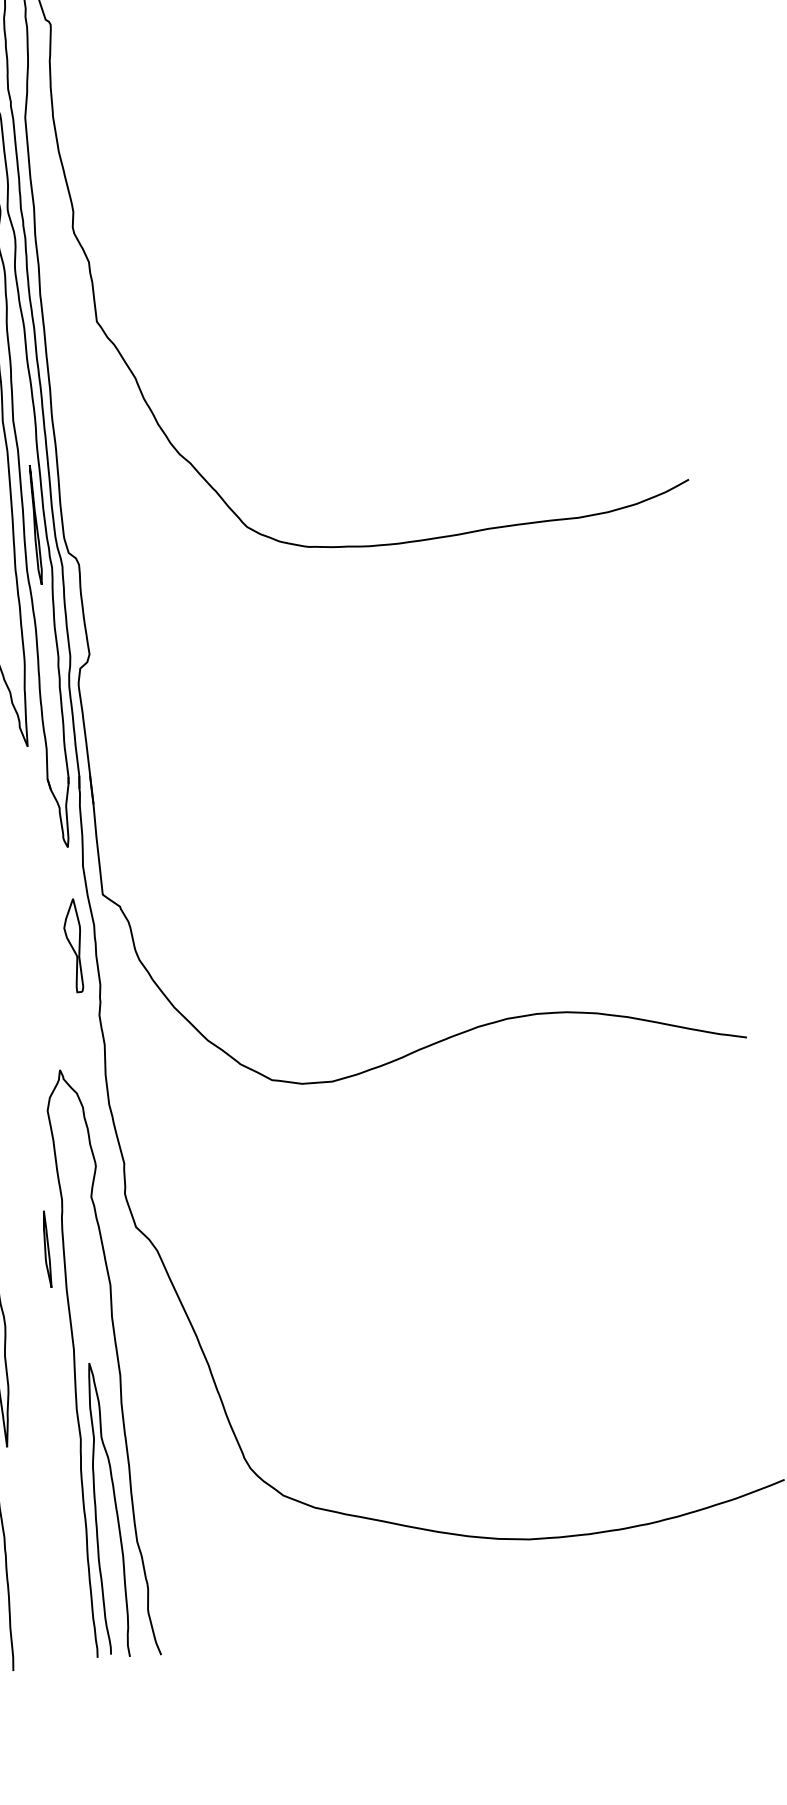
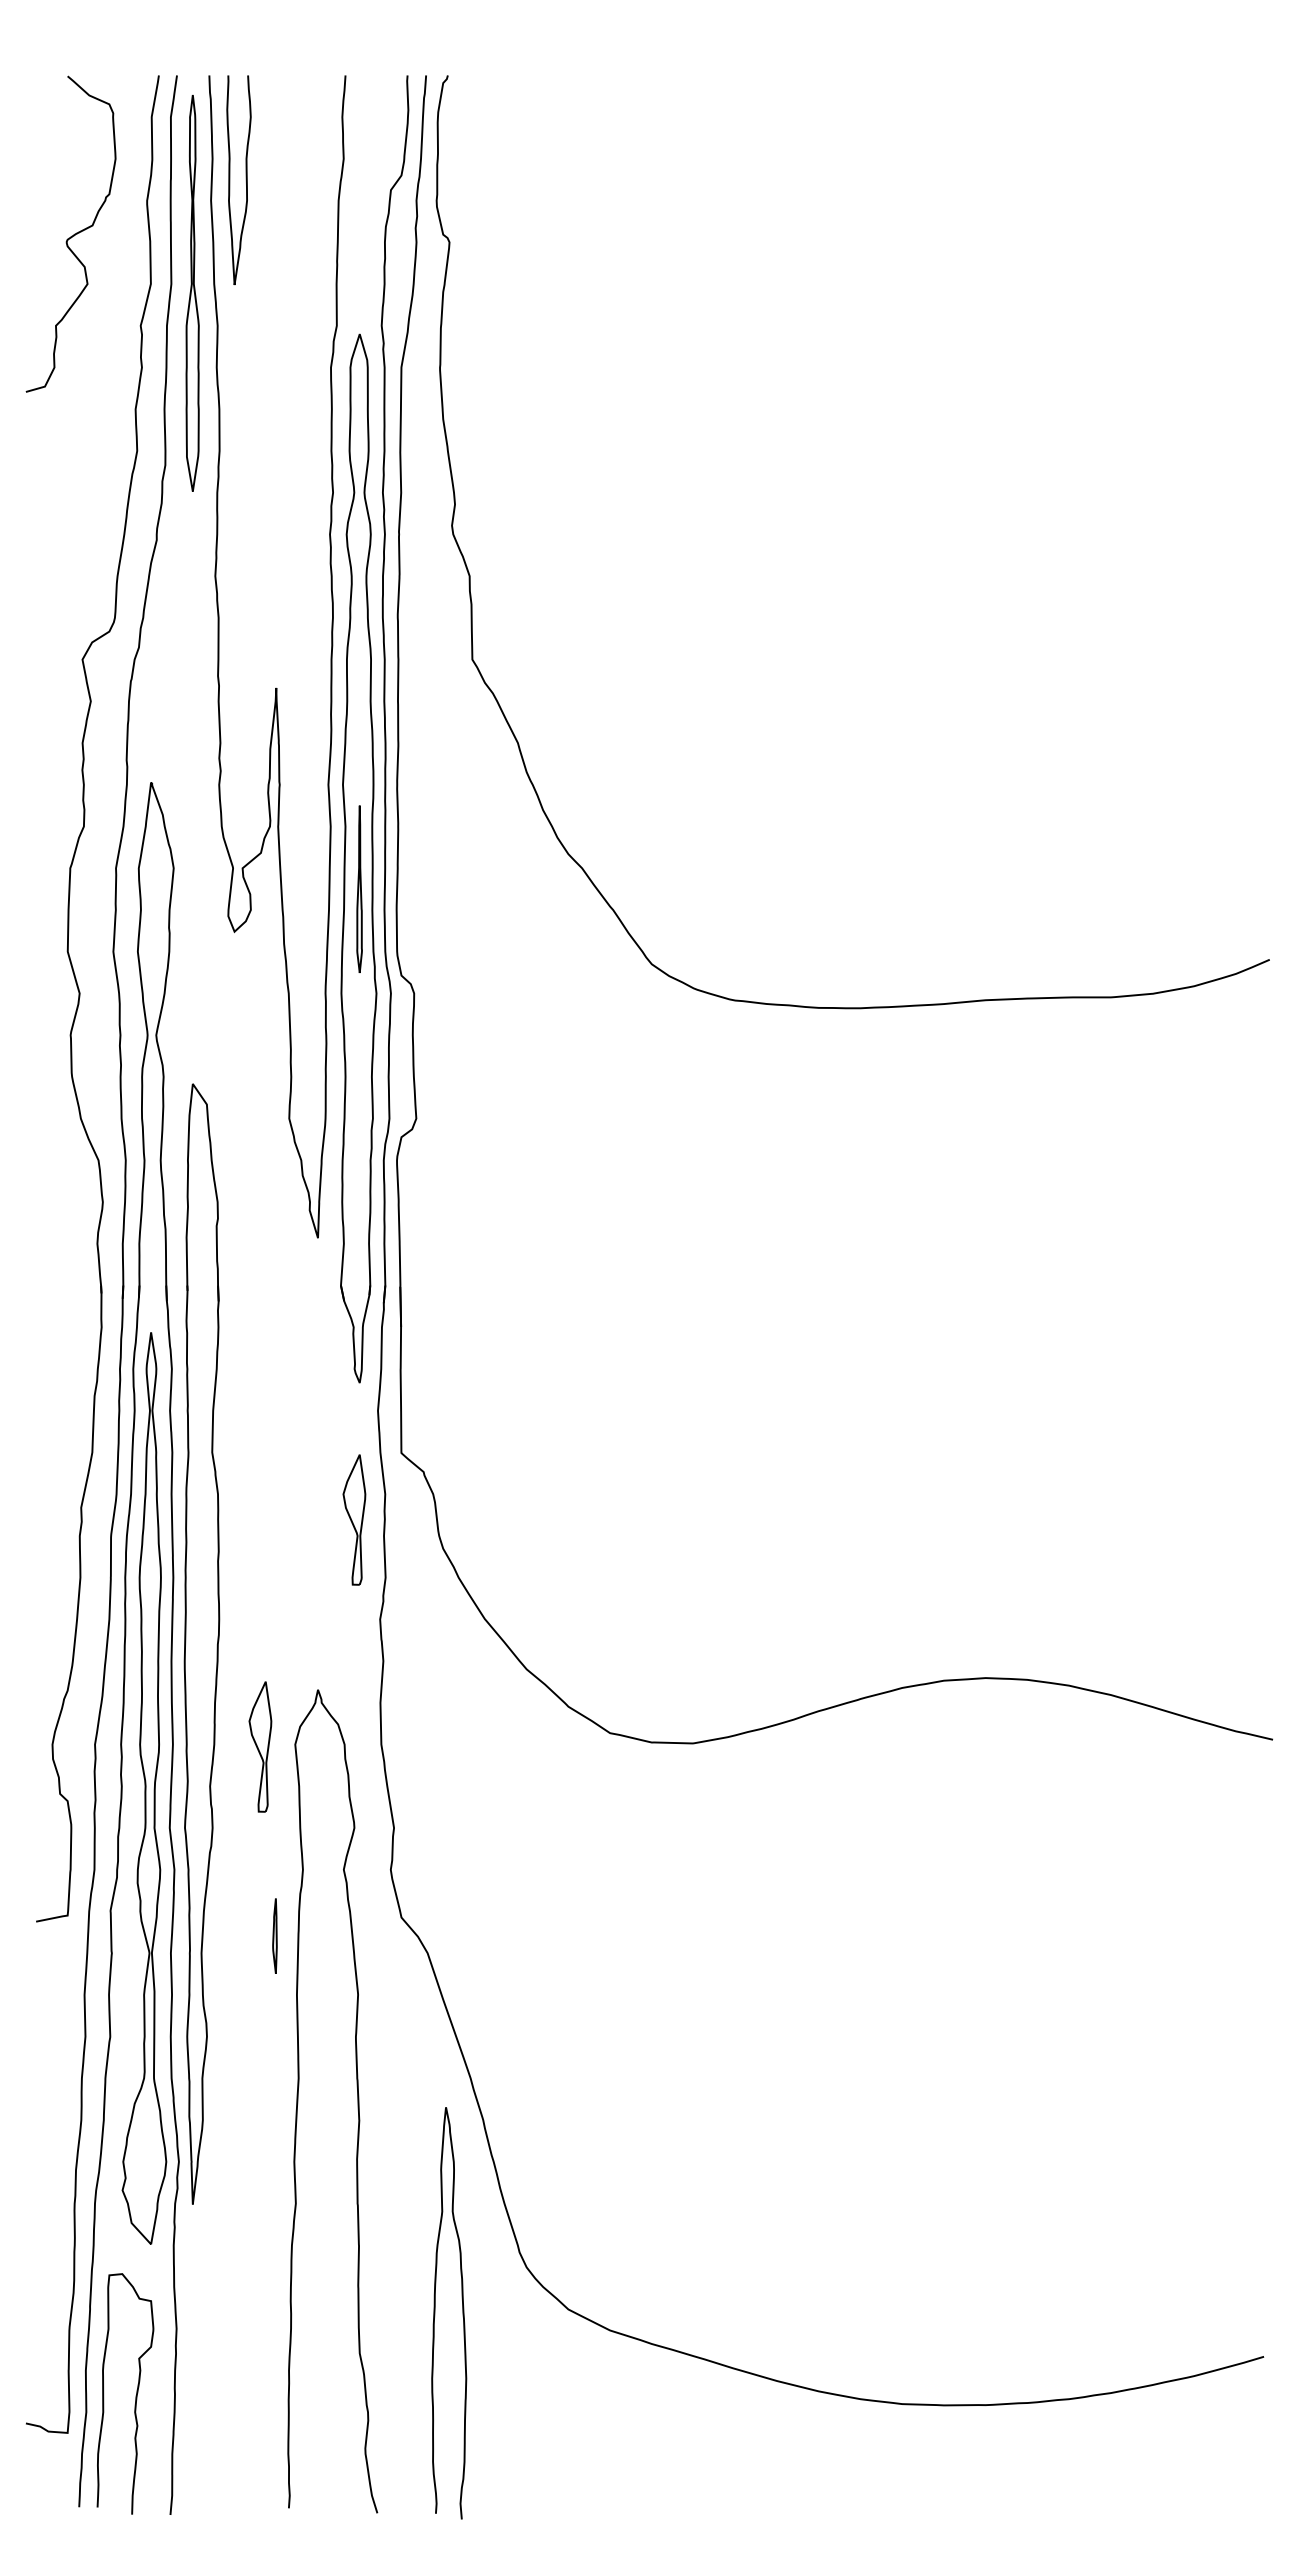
part: (35, 524) -> (359, 888), moved
part: (22, 1114) -> (260, 1746), added
part: (46, 1248) -> (274, 1935), size x0.7
curve: (115, 1509) -> (462, 2313), moved

